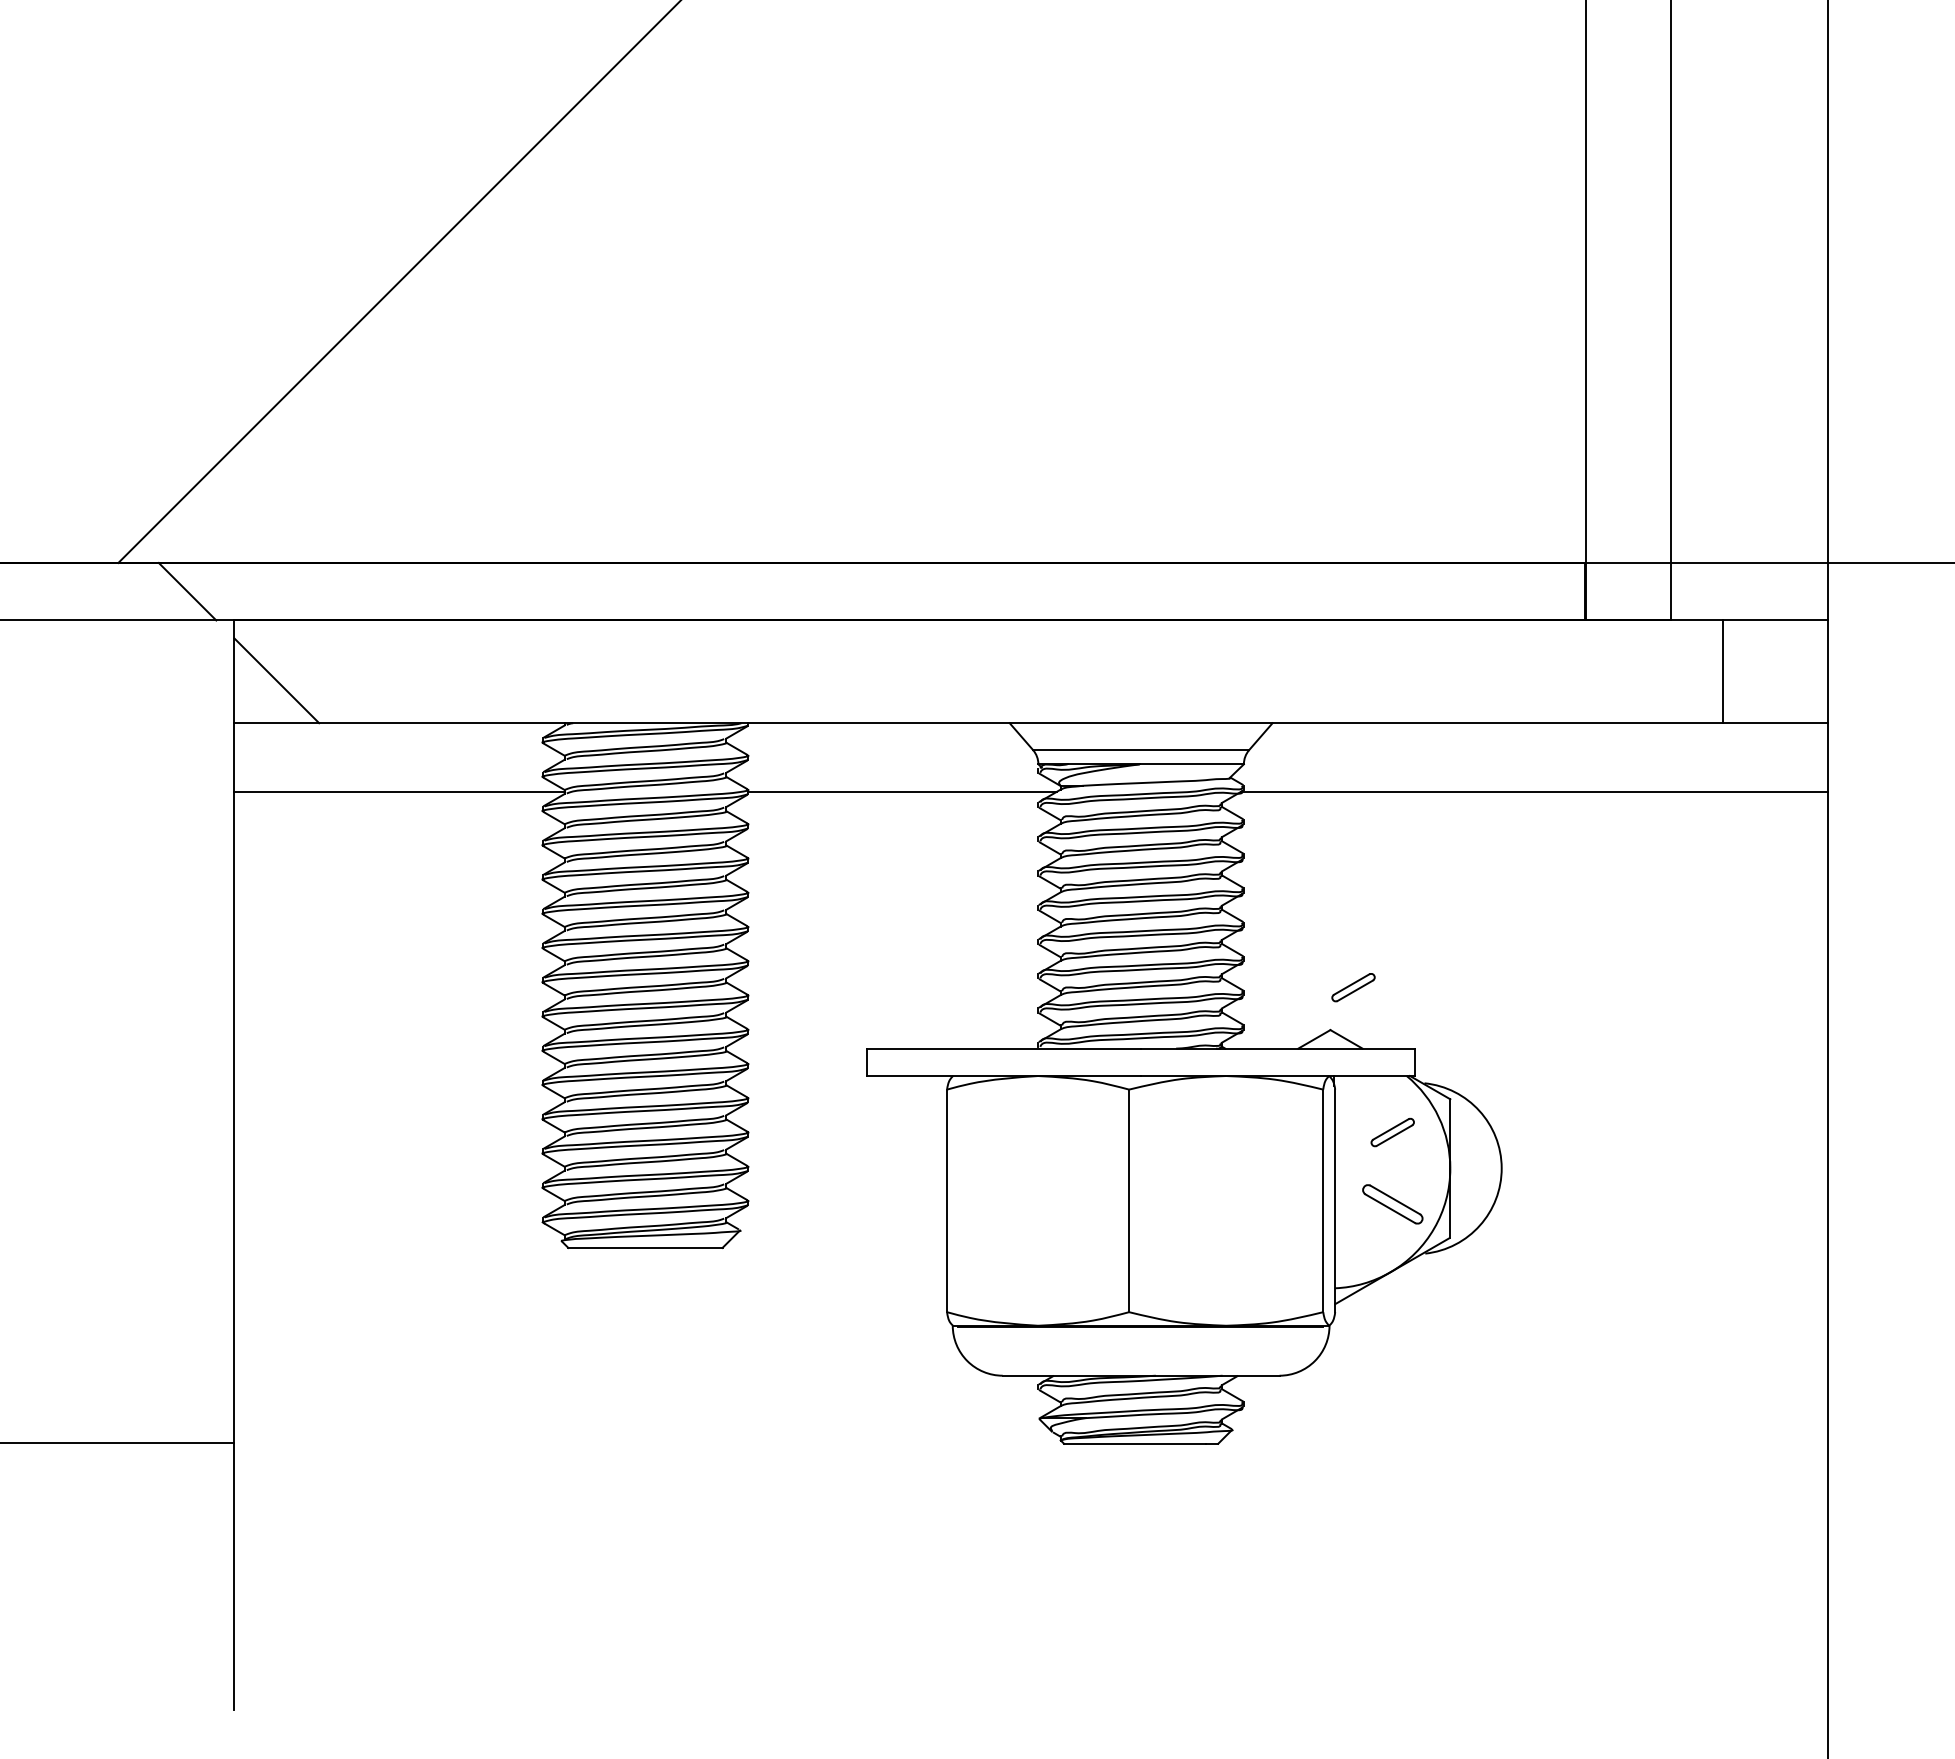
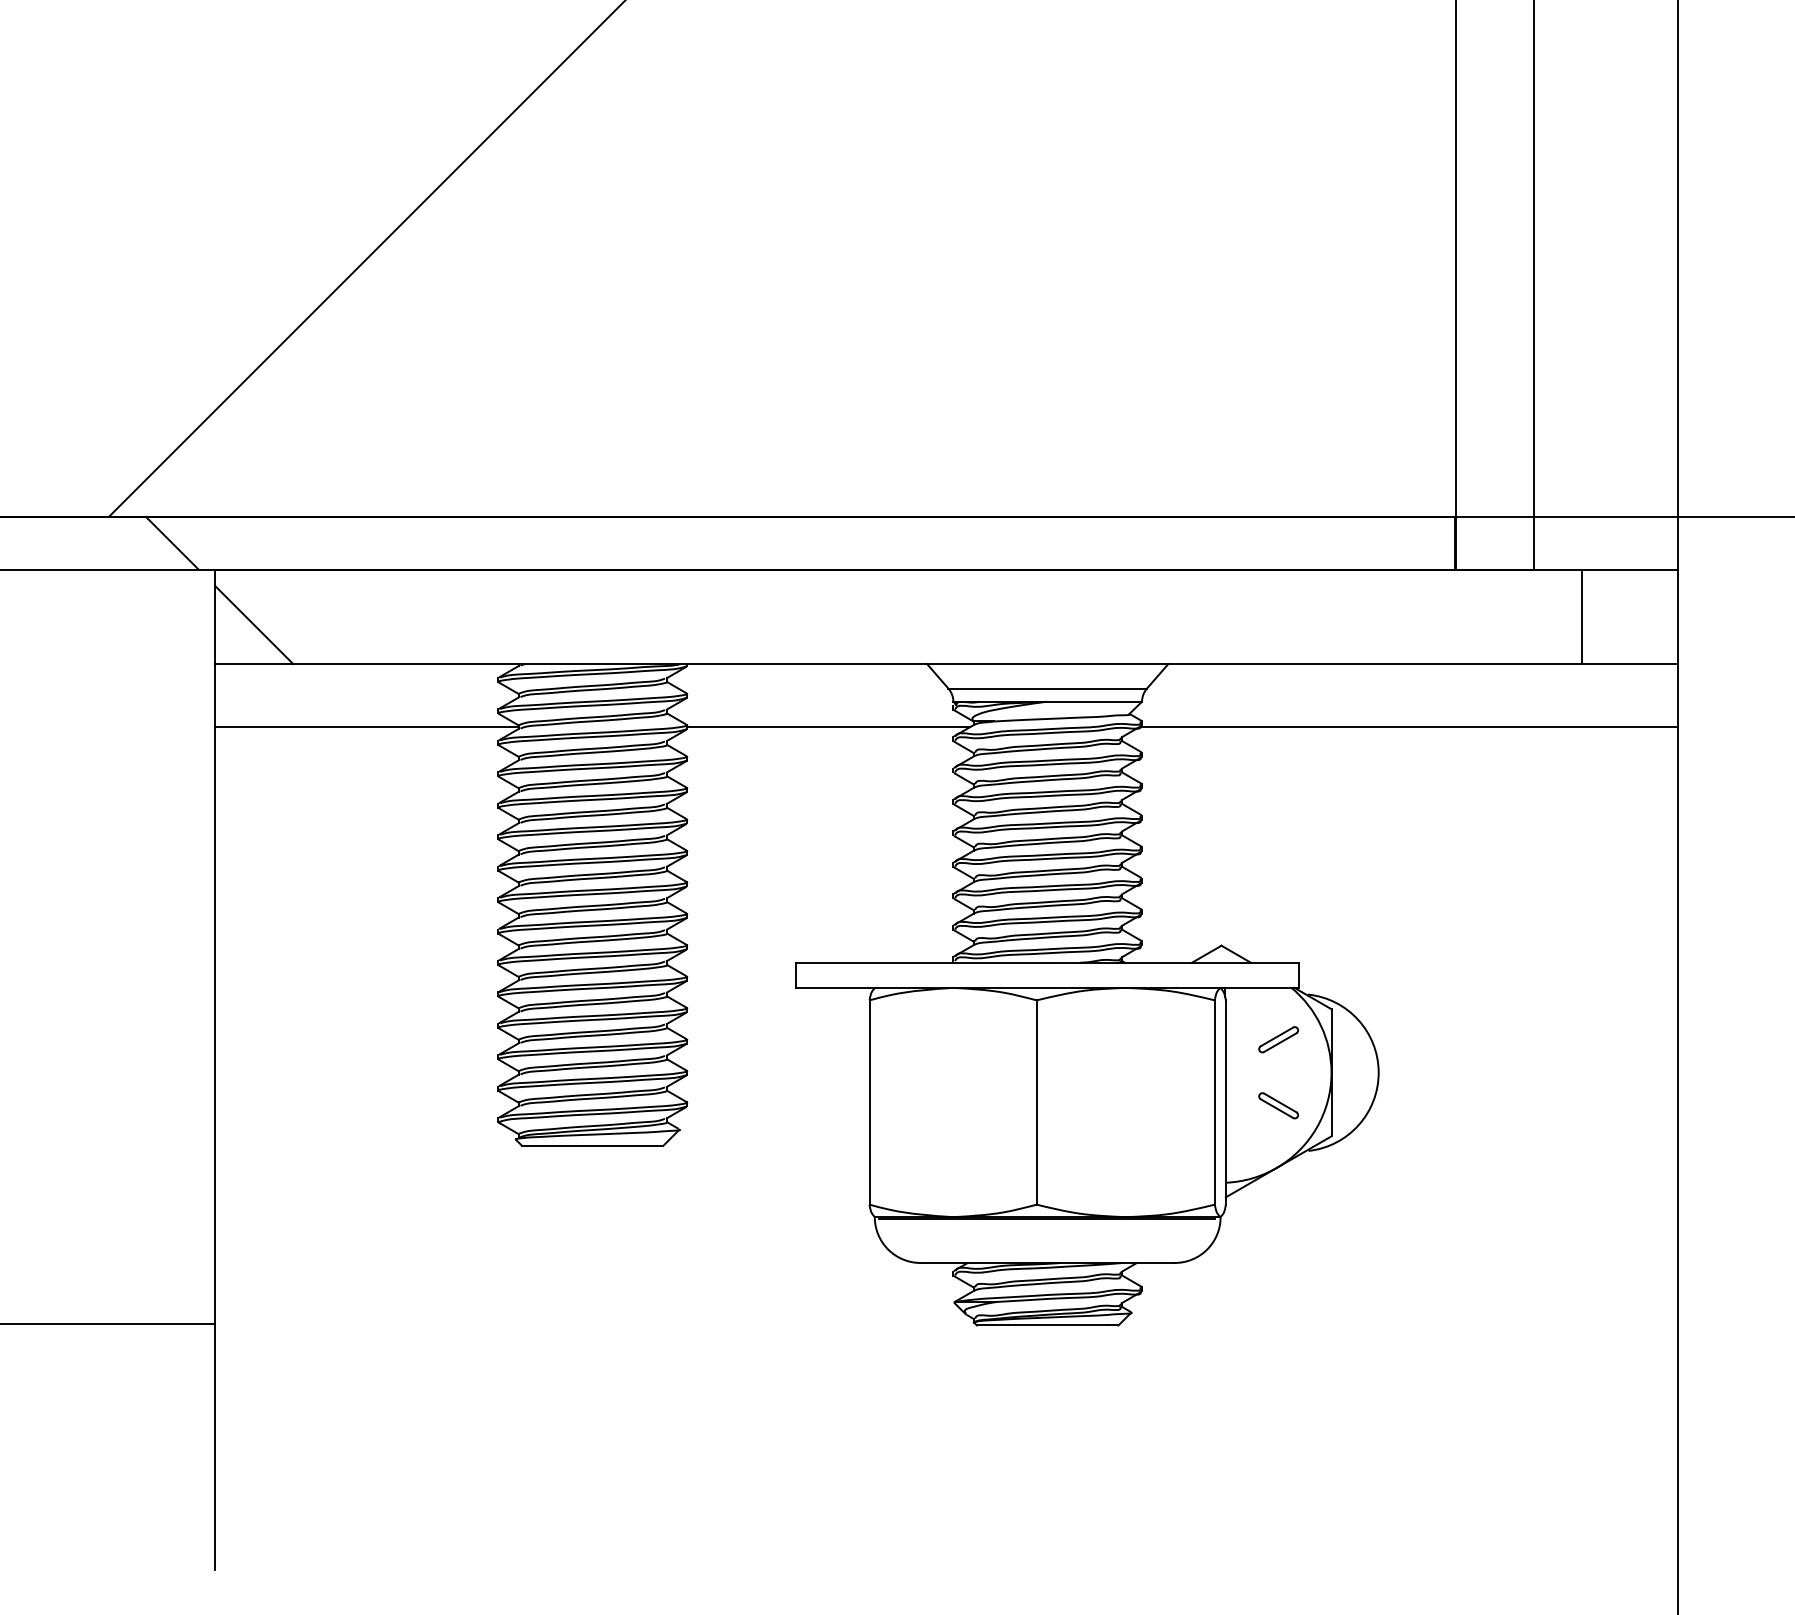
part: (1353, 987) -> (1242, 906), removed
part: (1392, 1204) -> (1278, 1105), size x0.71

